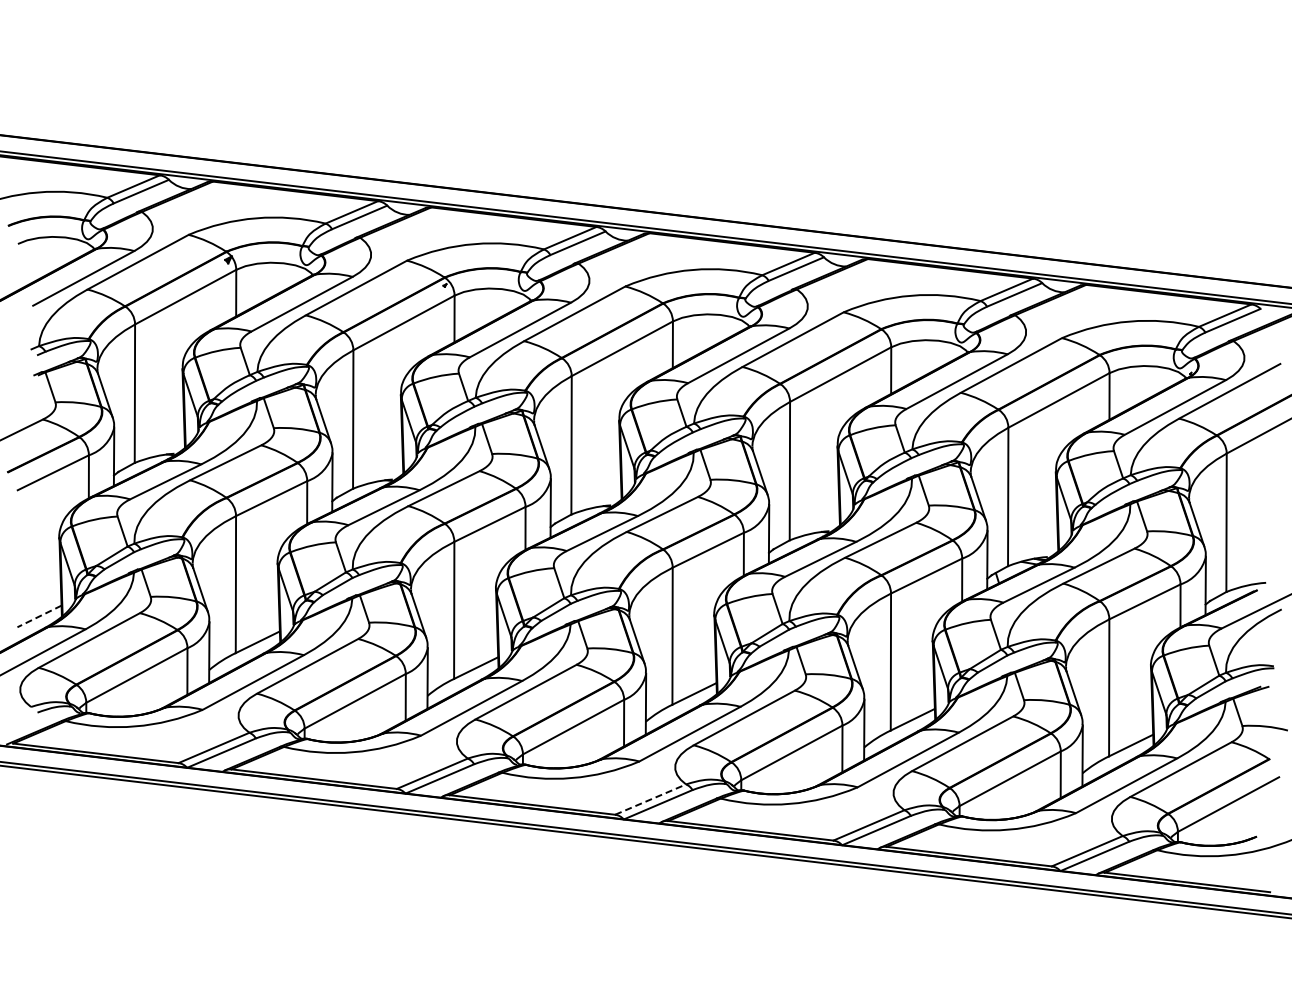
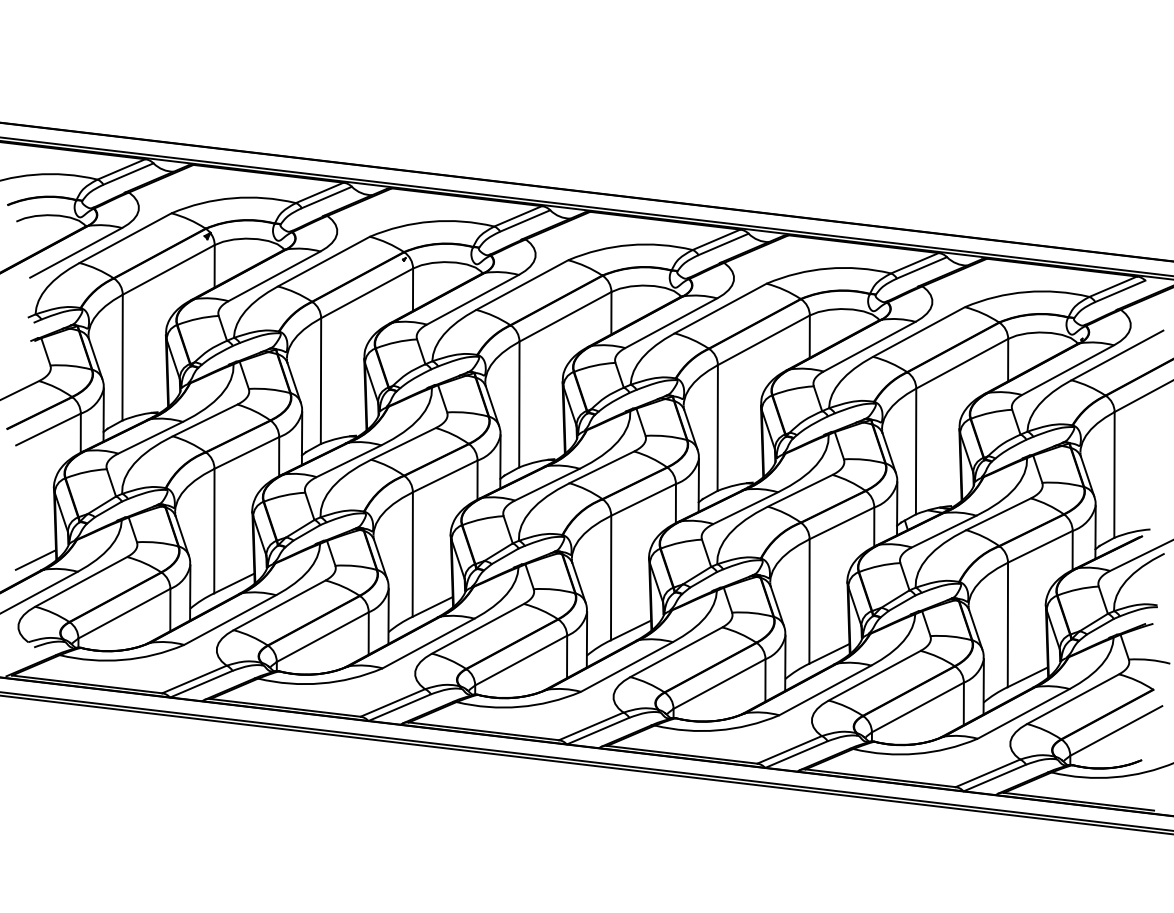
line: (39, 616) -> (35, 560), dashed -> solid
line: (650, 799) -> (591, 726), dashed -> solid

